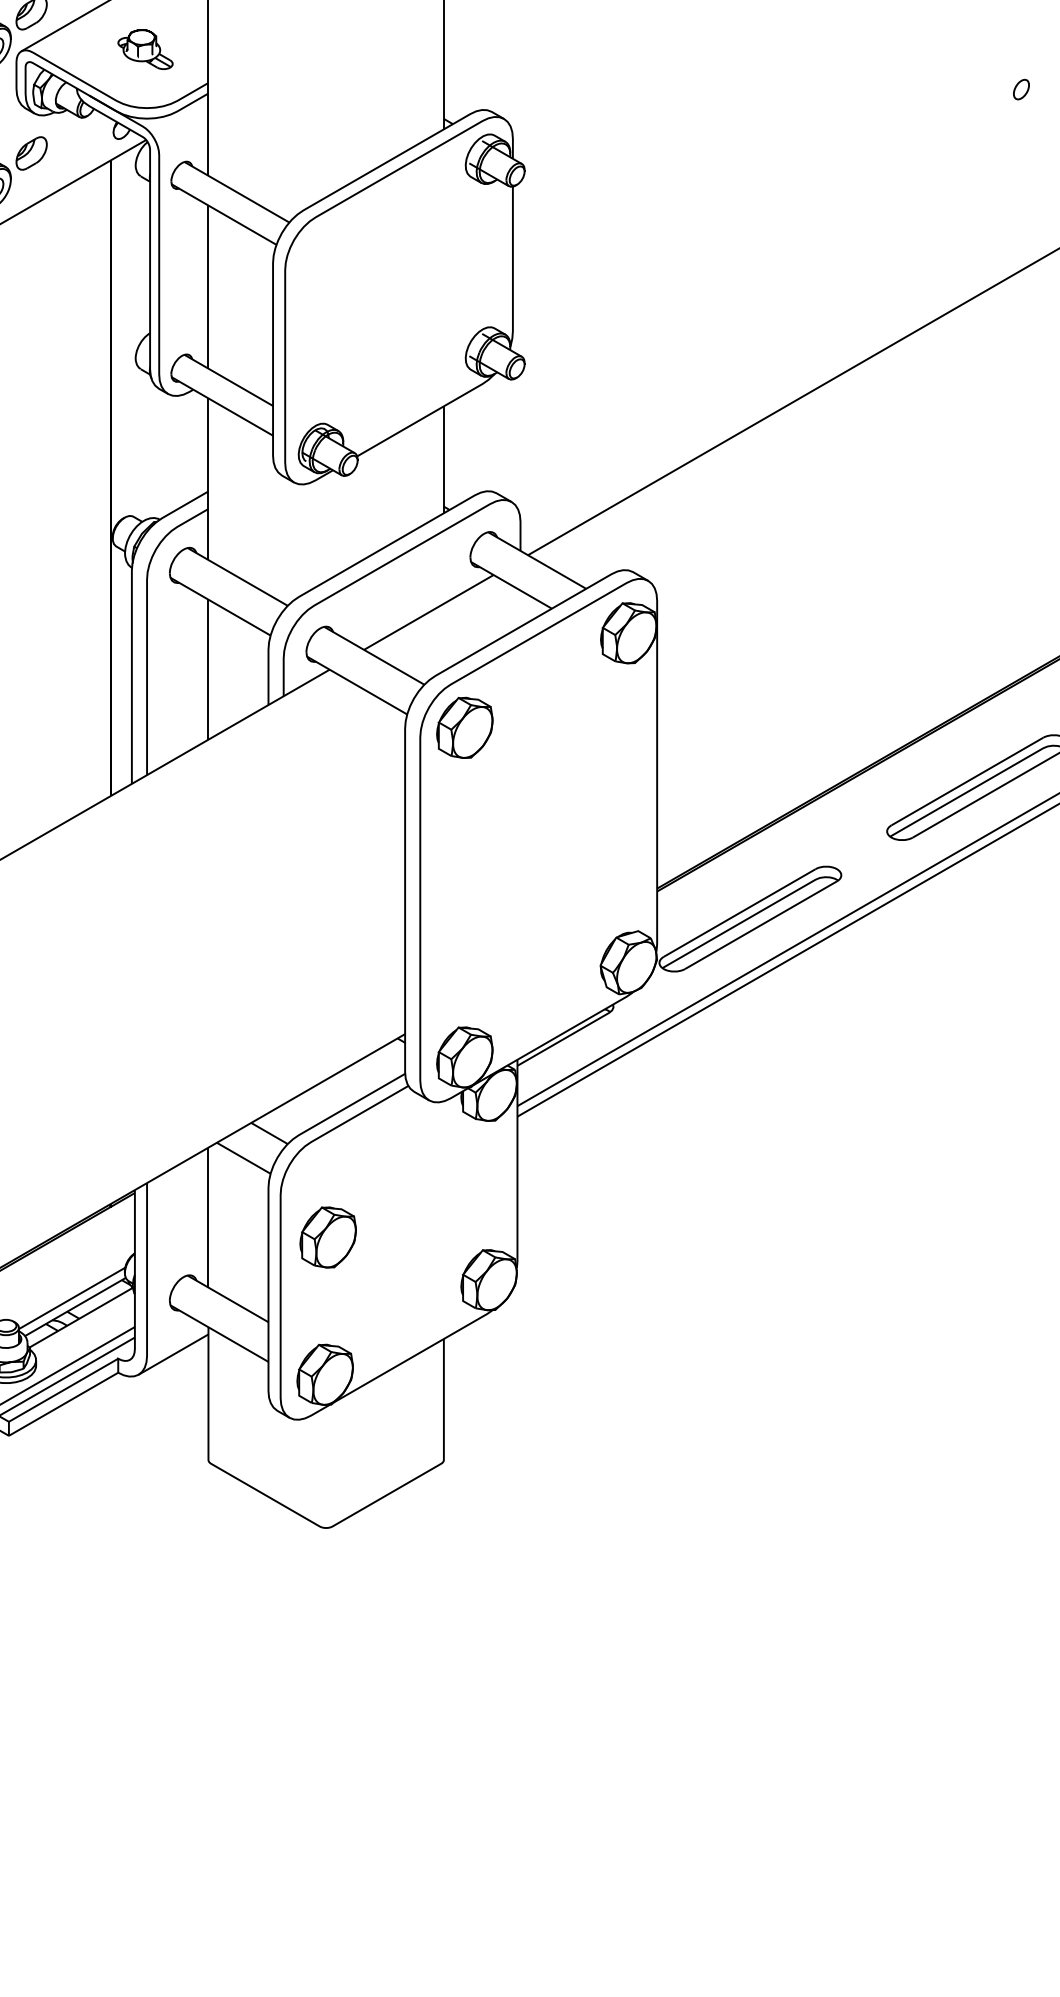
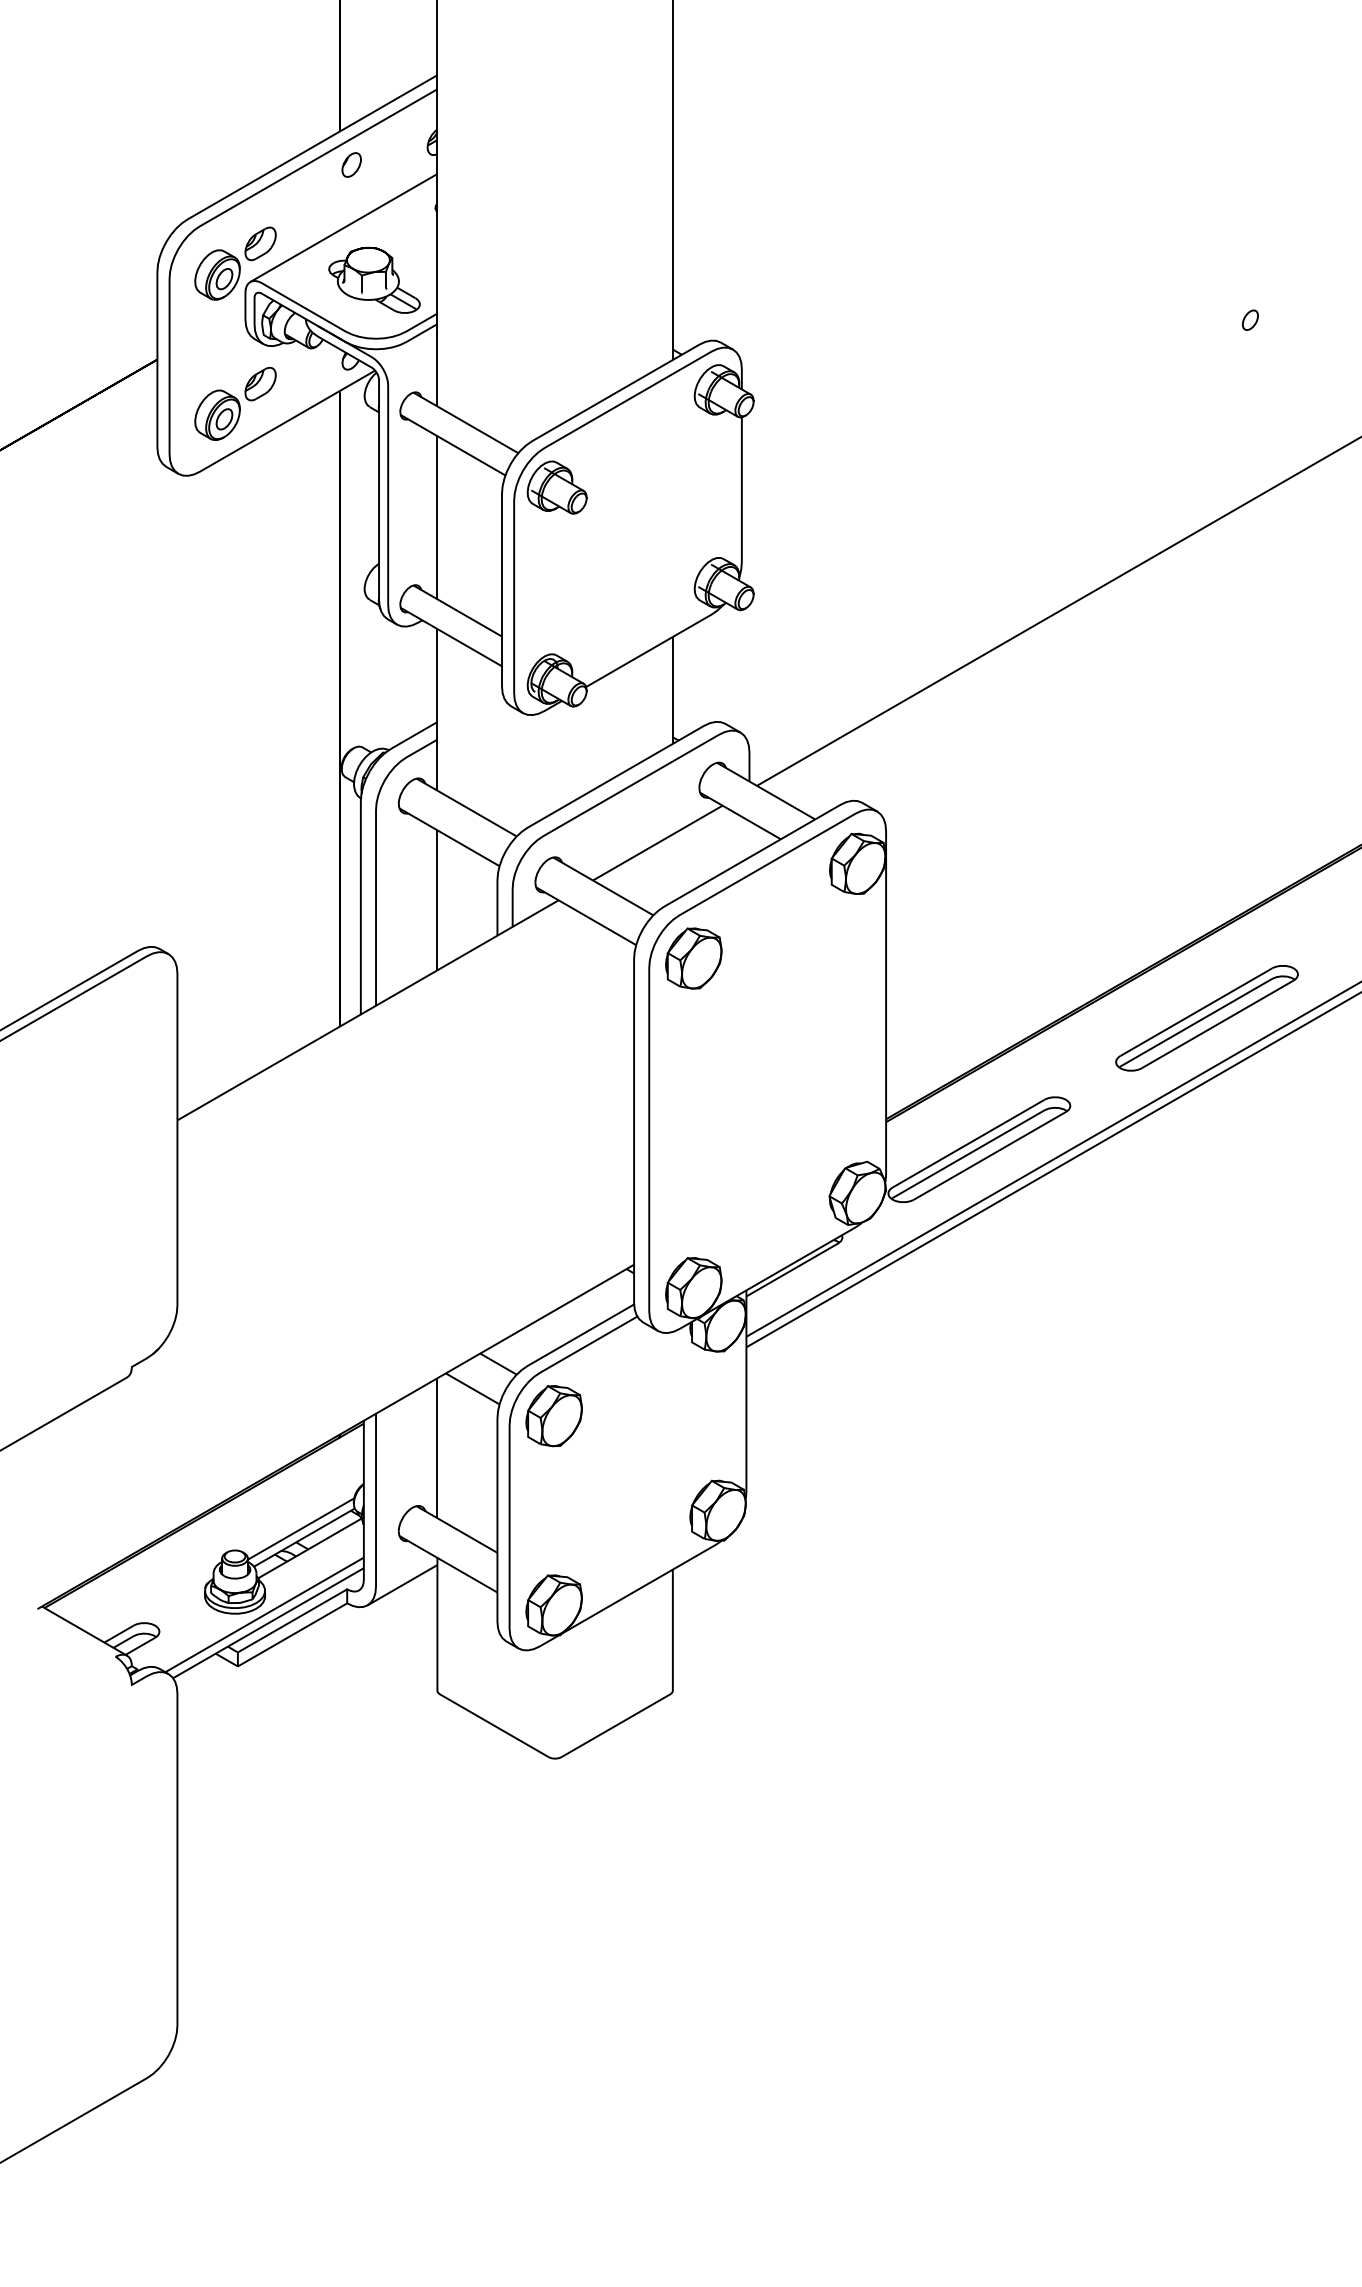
part: (145, 48) -> (374, 279), size x1.67
part: (327, 256) -> (556, 487), added
part: (327, 1237) -> (553, 1416), moved

